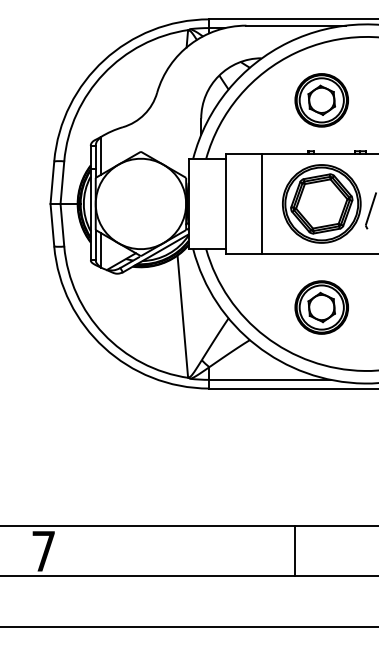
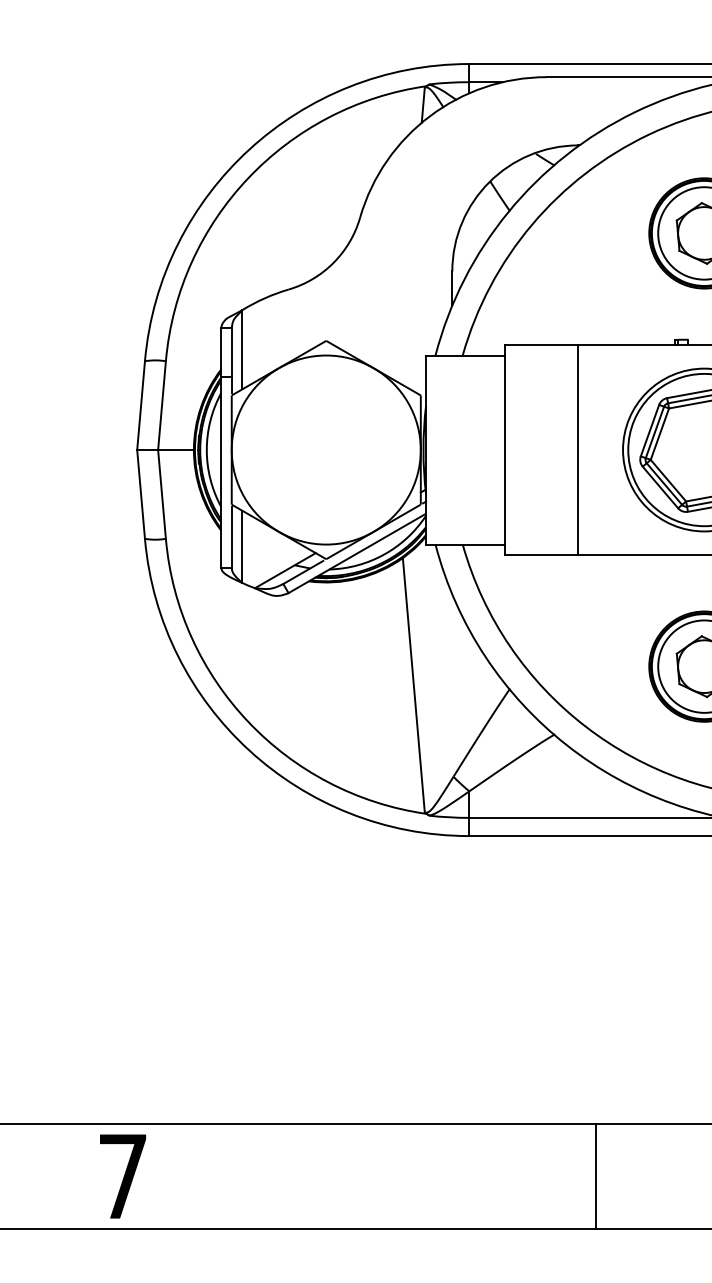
line: (295, 551) -> (597, 1176), moved

